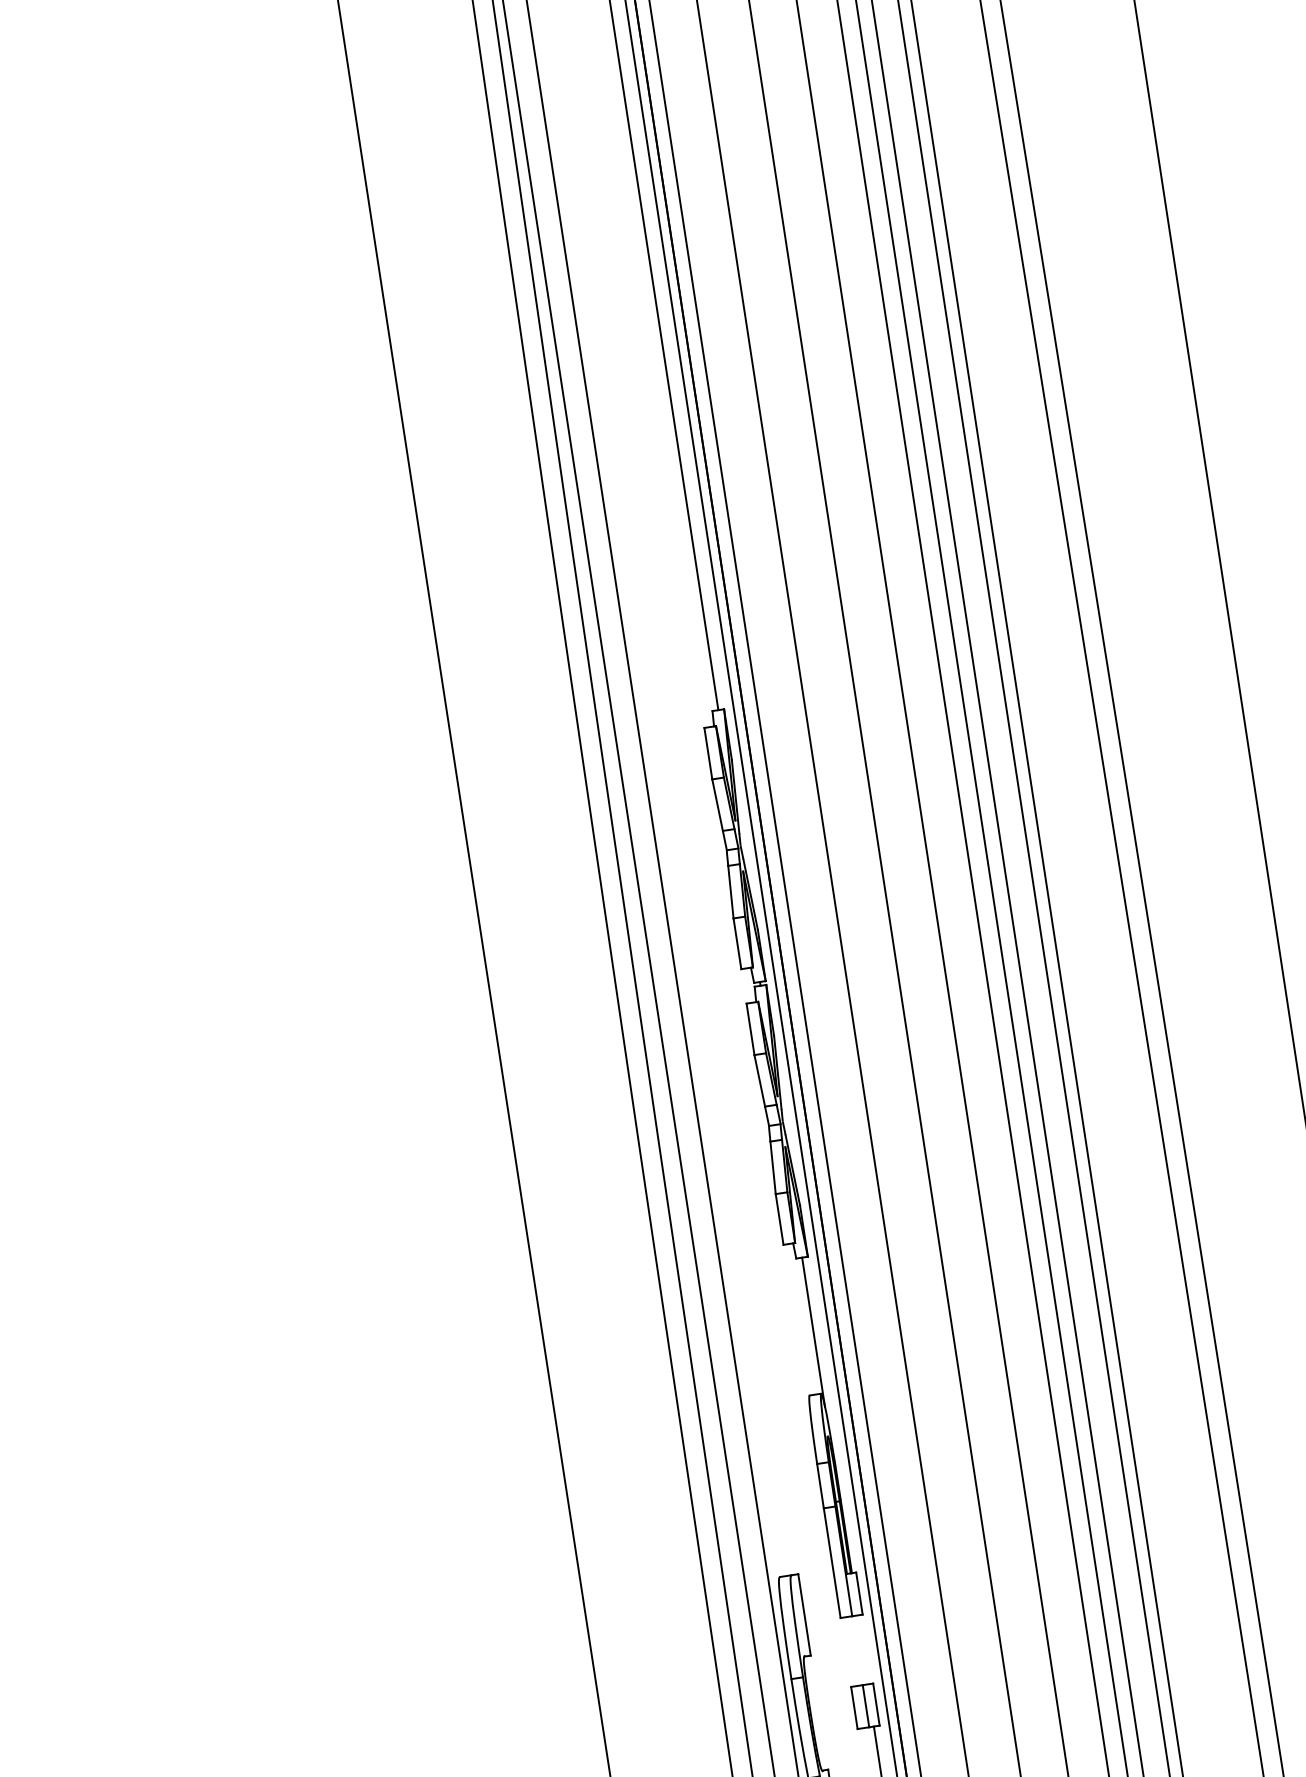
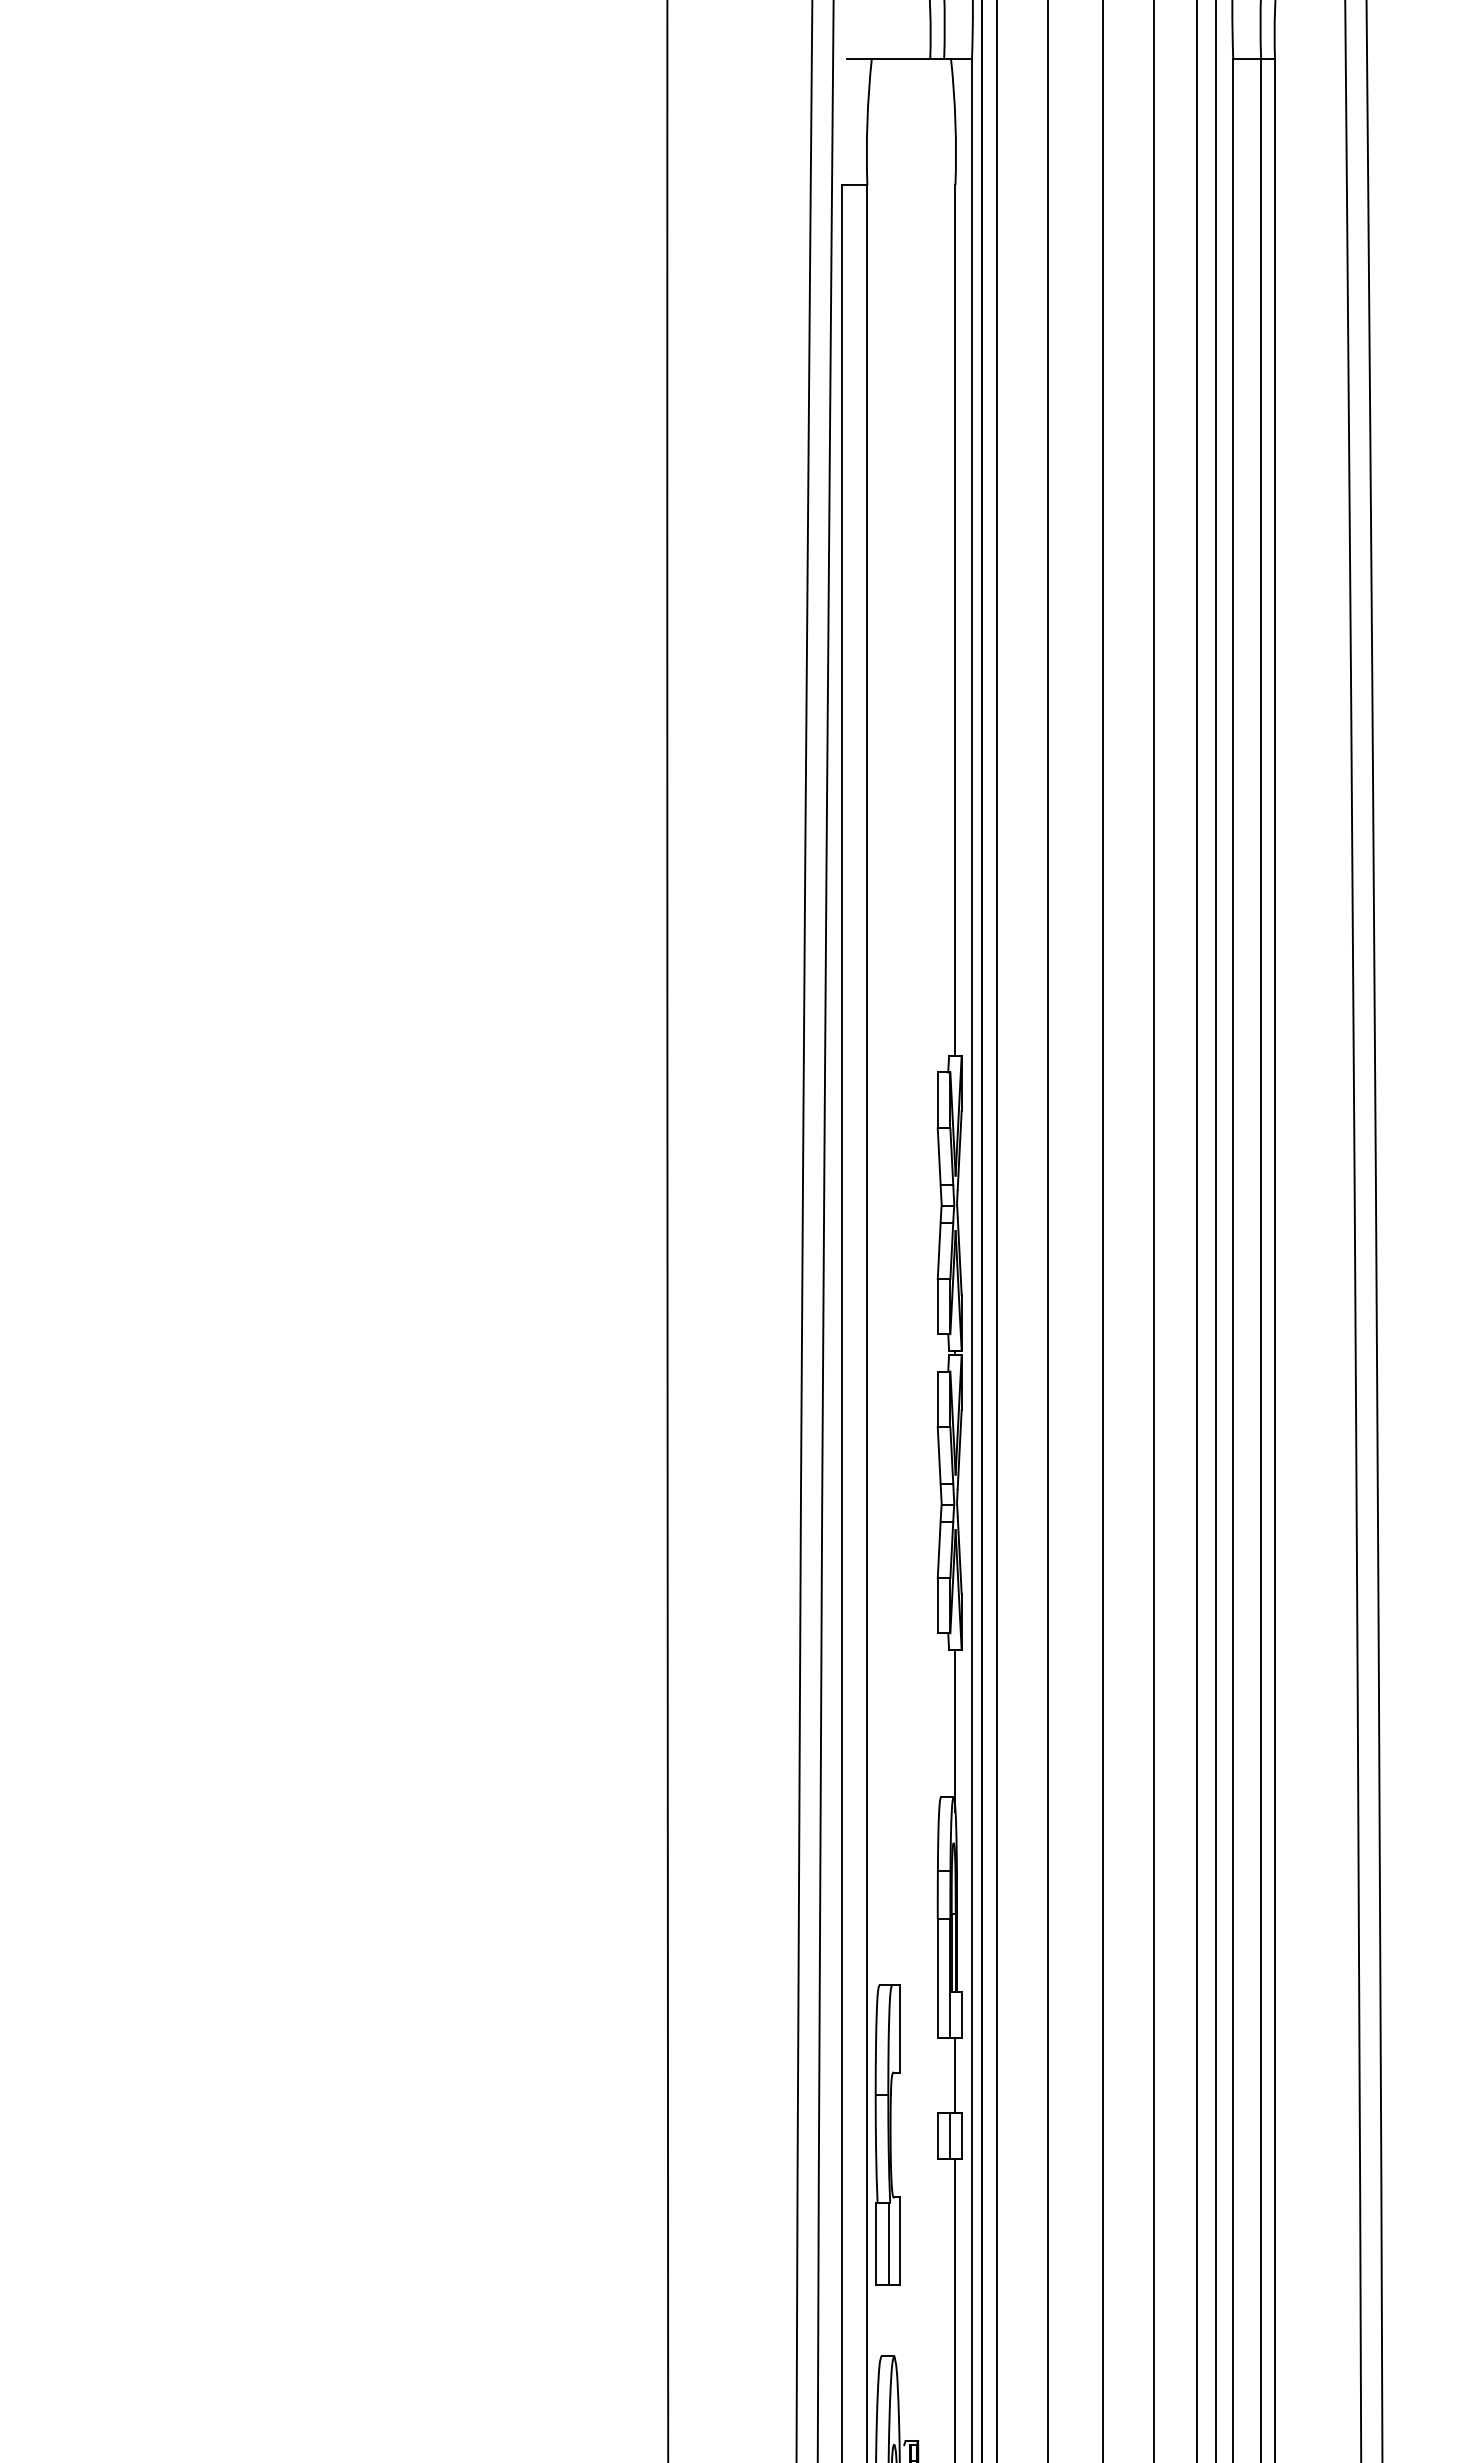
line: (862, 1649) -> (955, 2075), added

